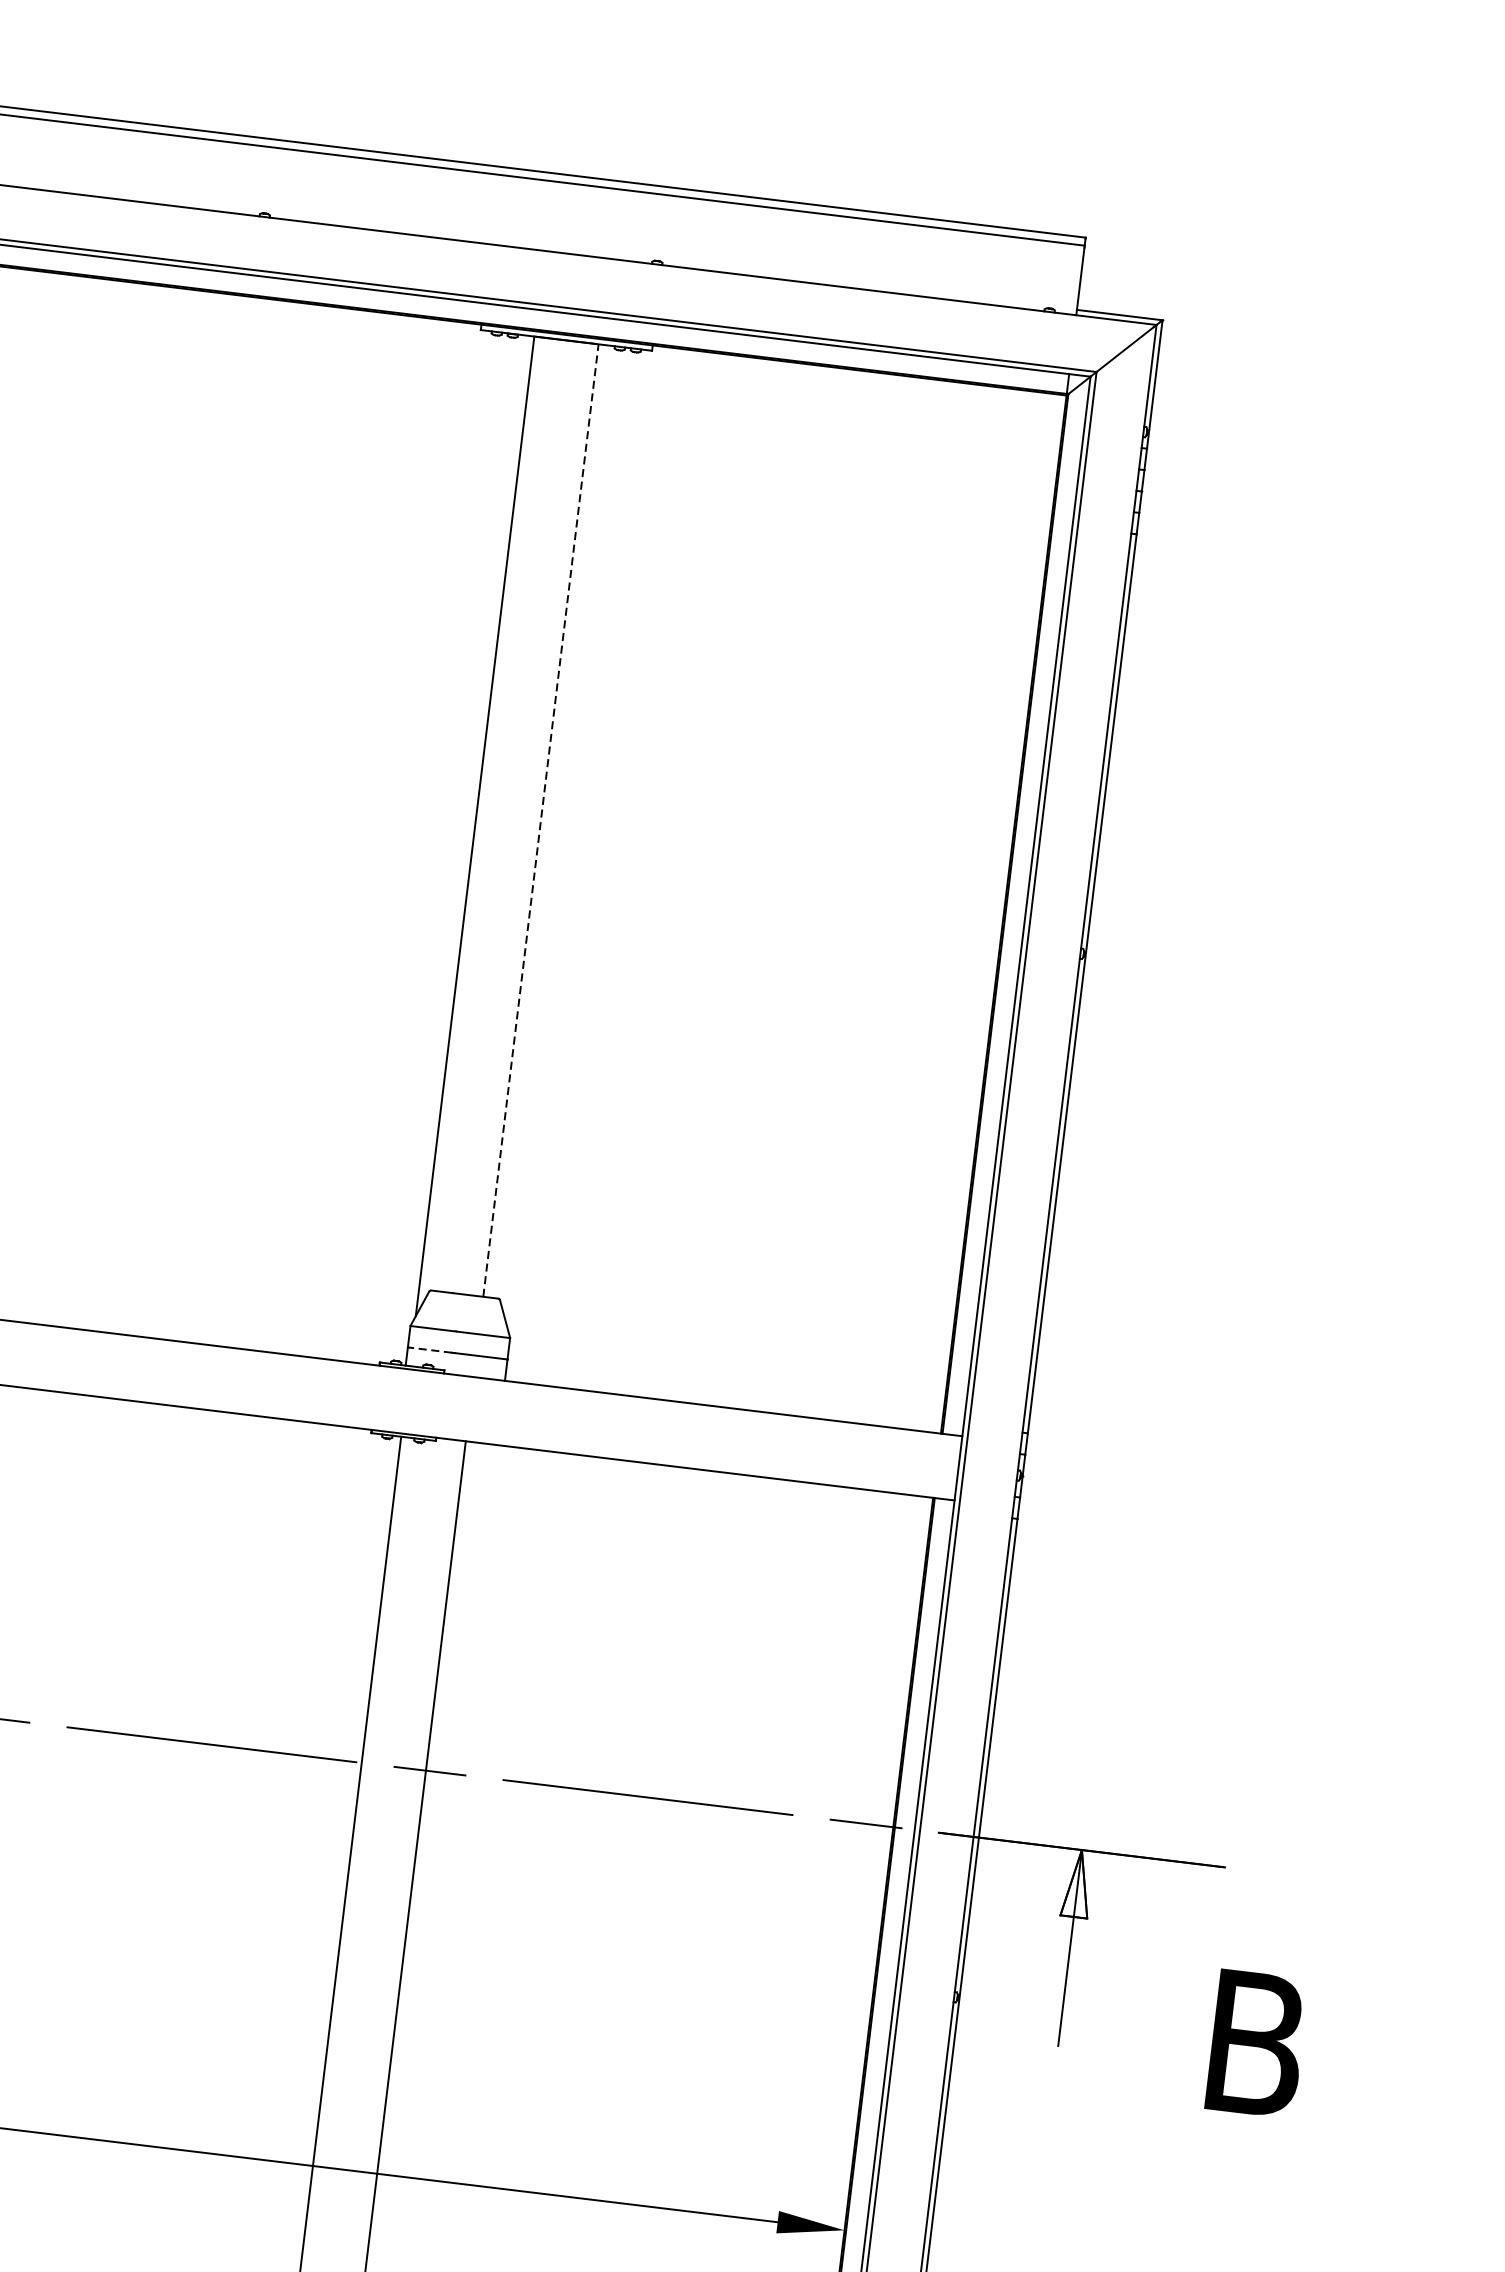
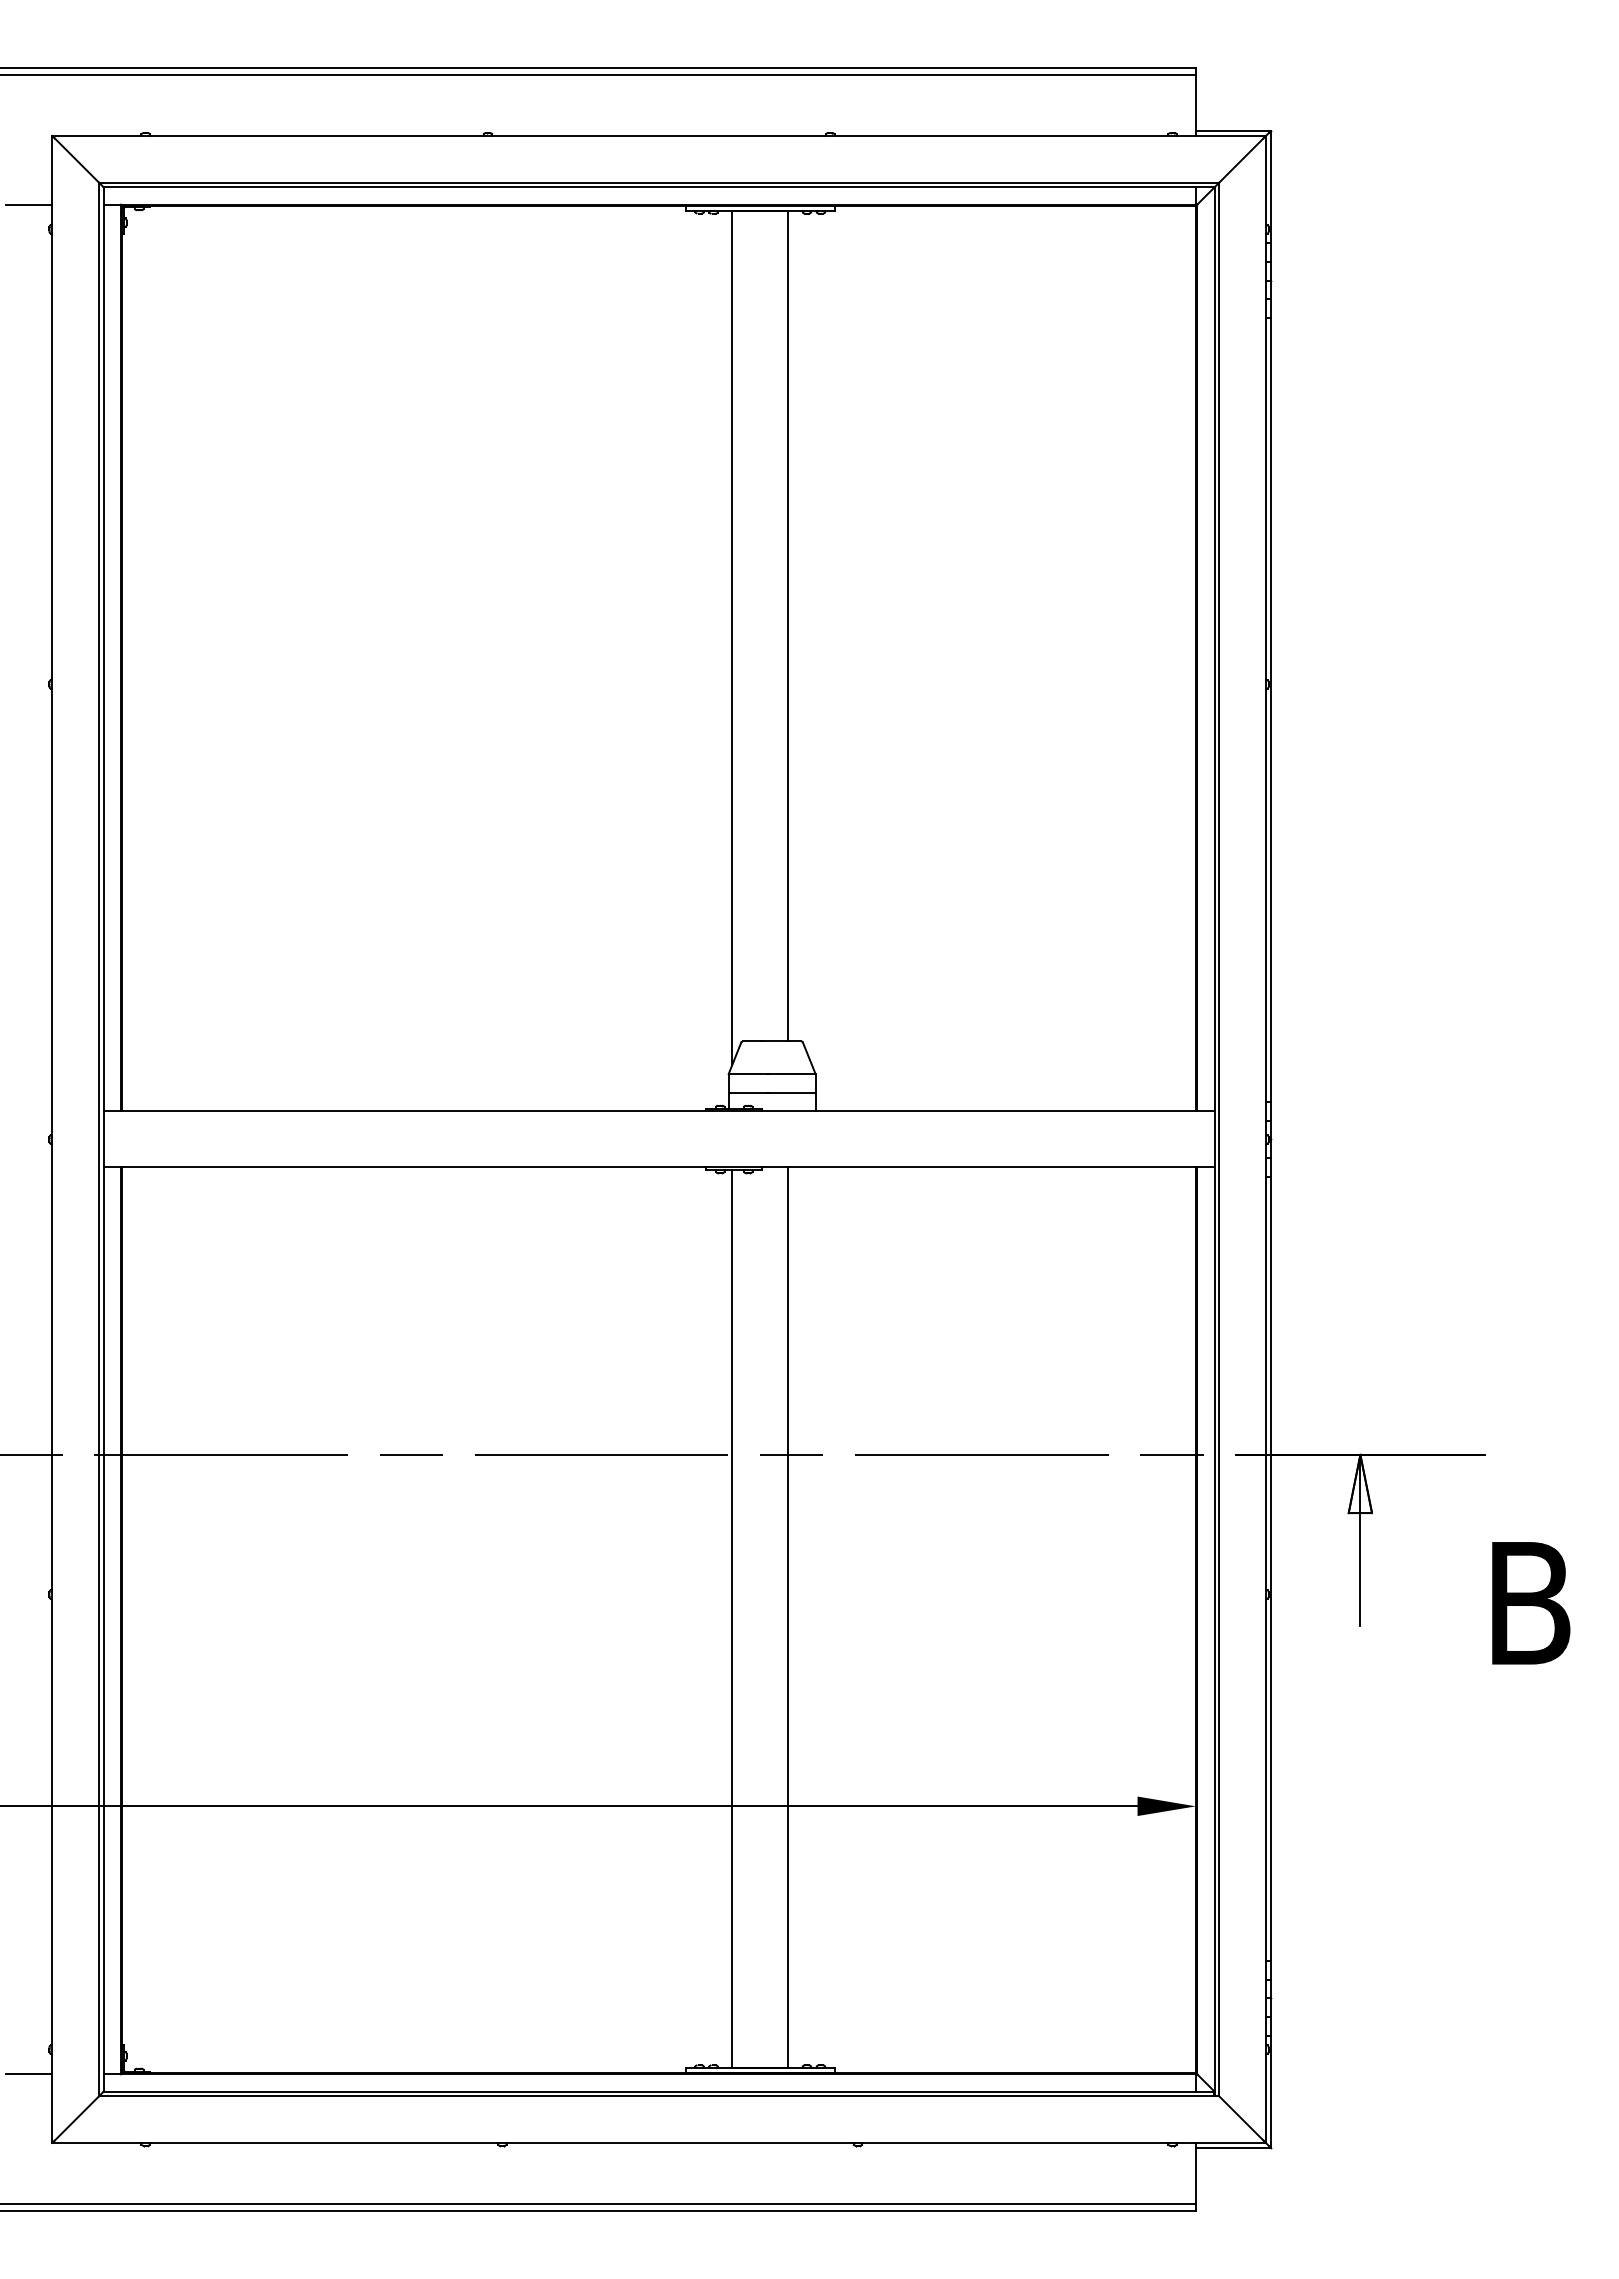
line: (541, 819) -> (788, 625), dashed -> solid
line: (430, 1349) -> (748, 1092), dashed -> solid

